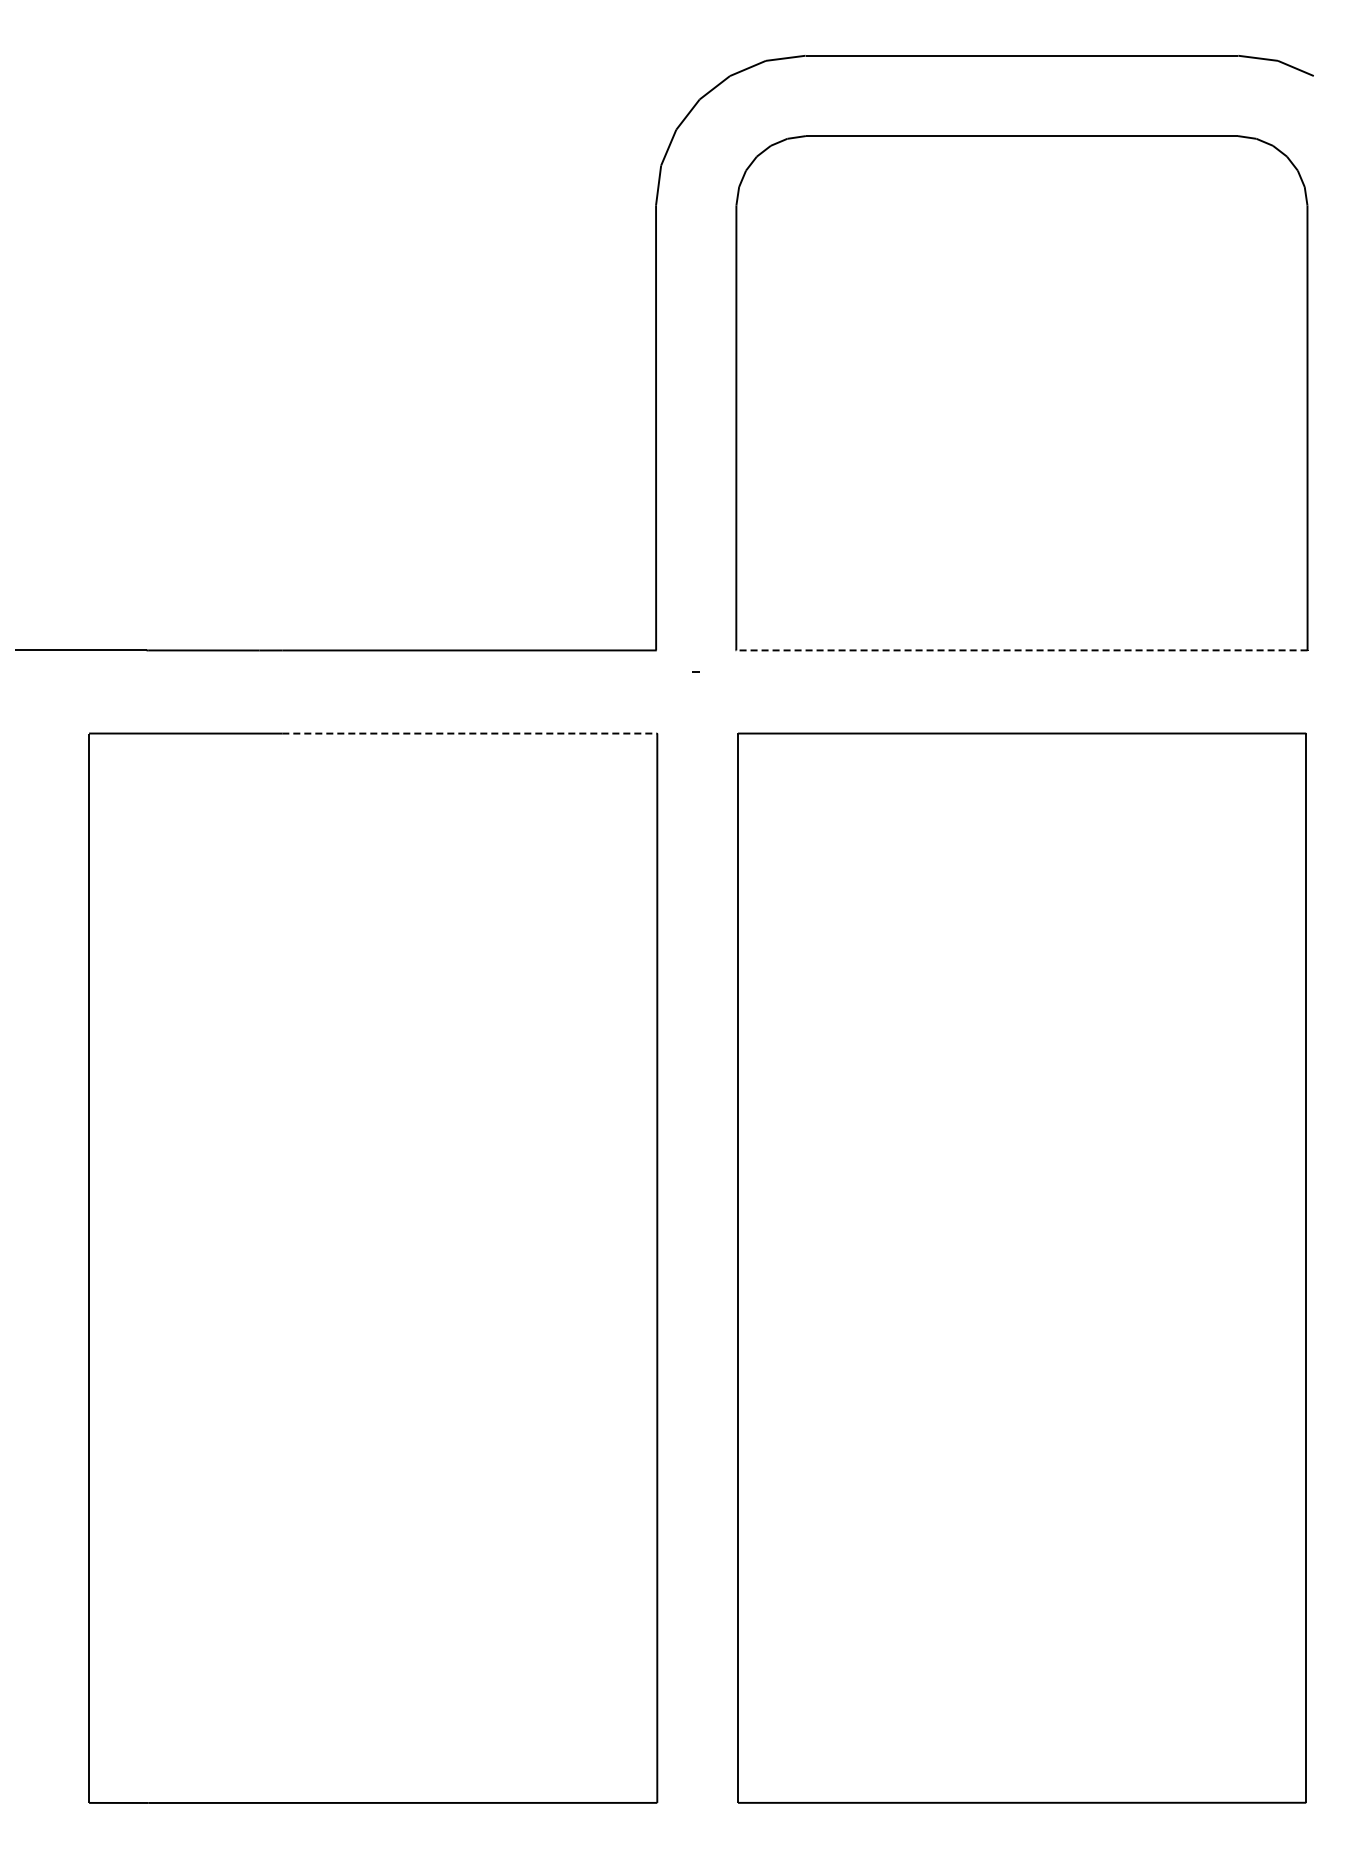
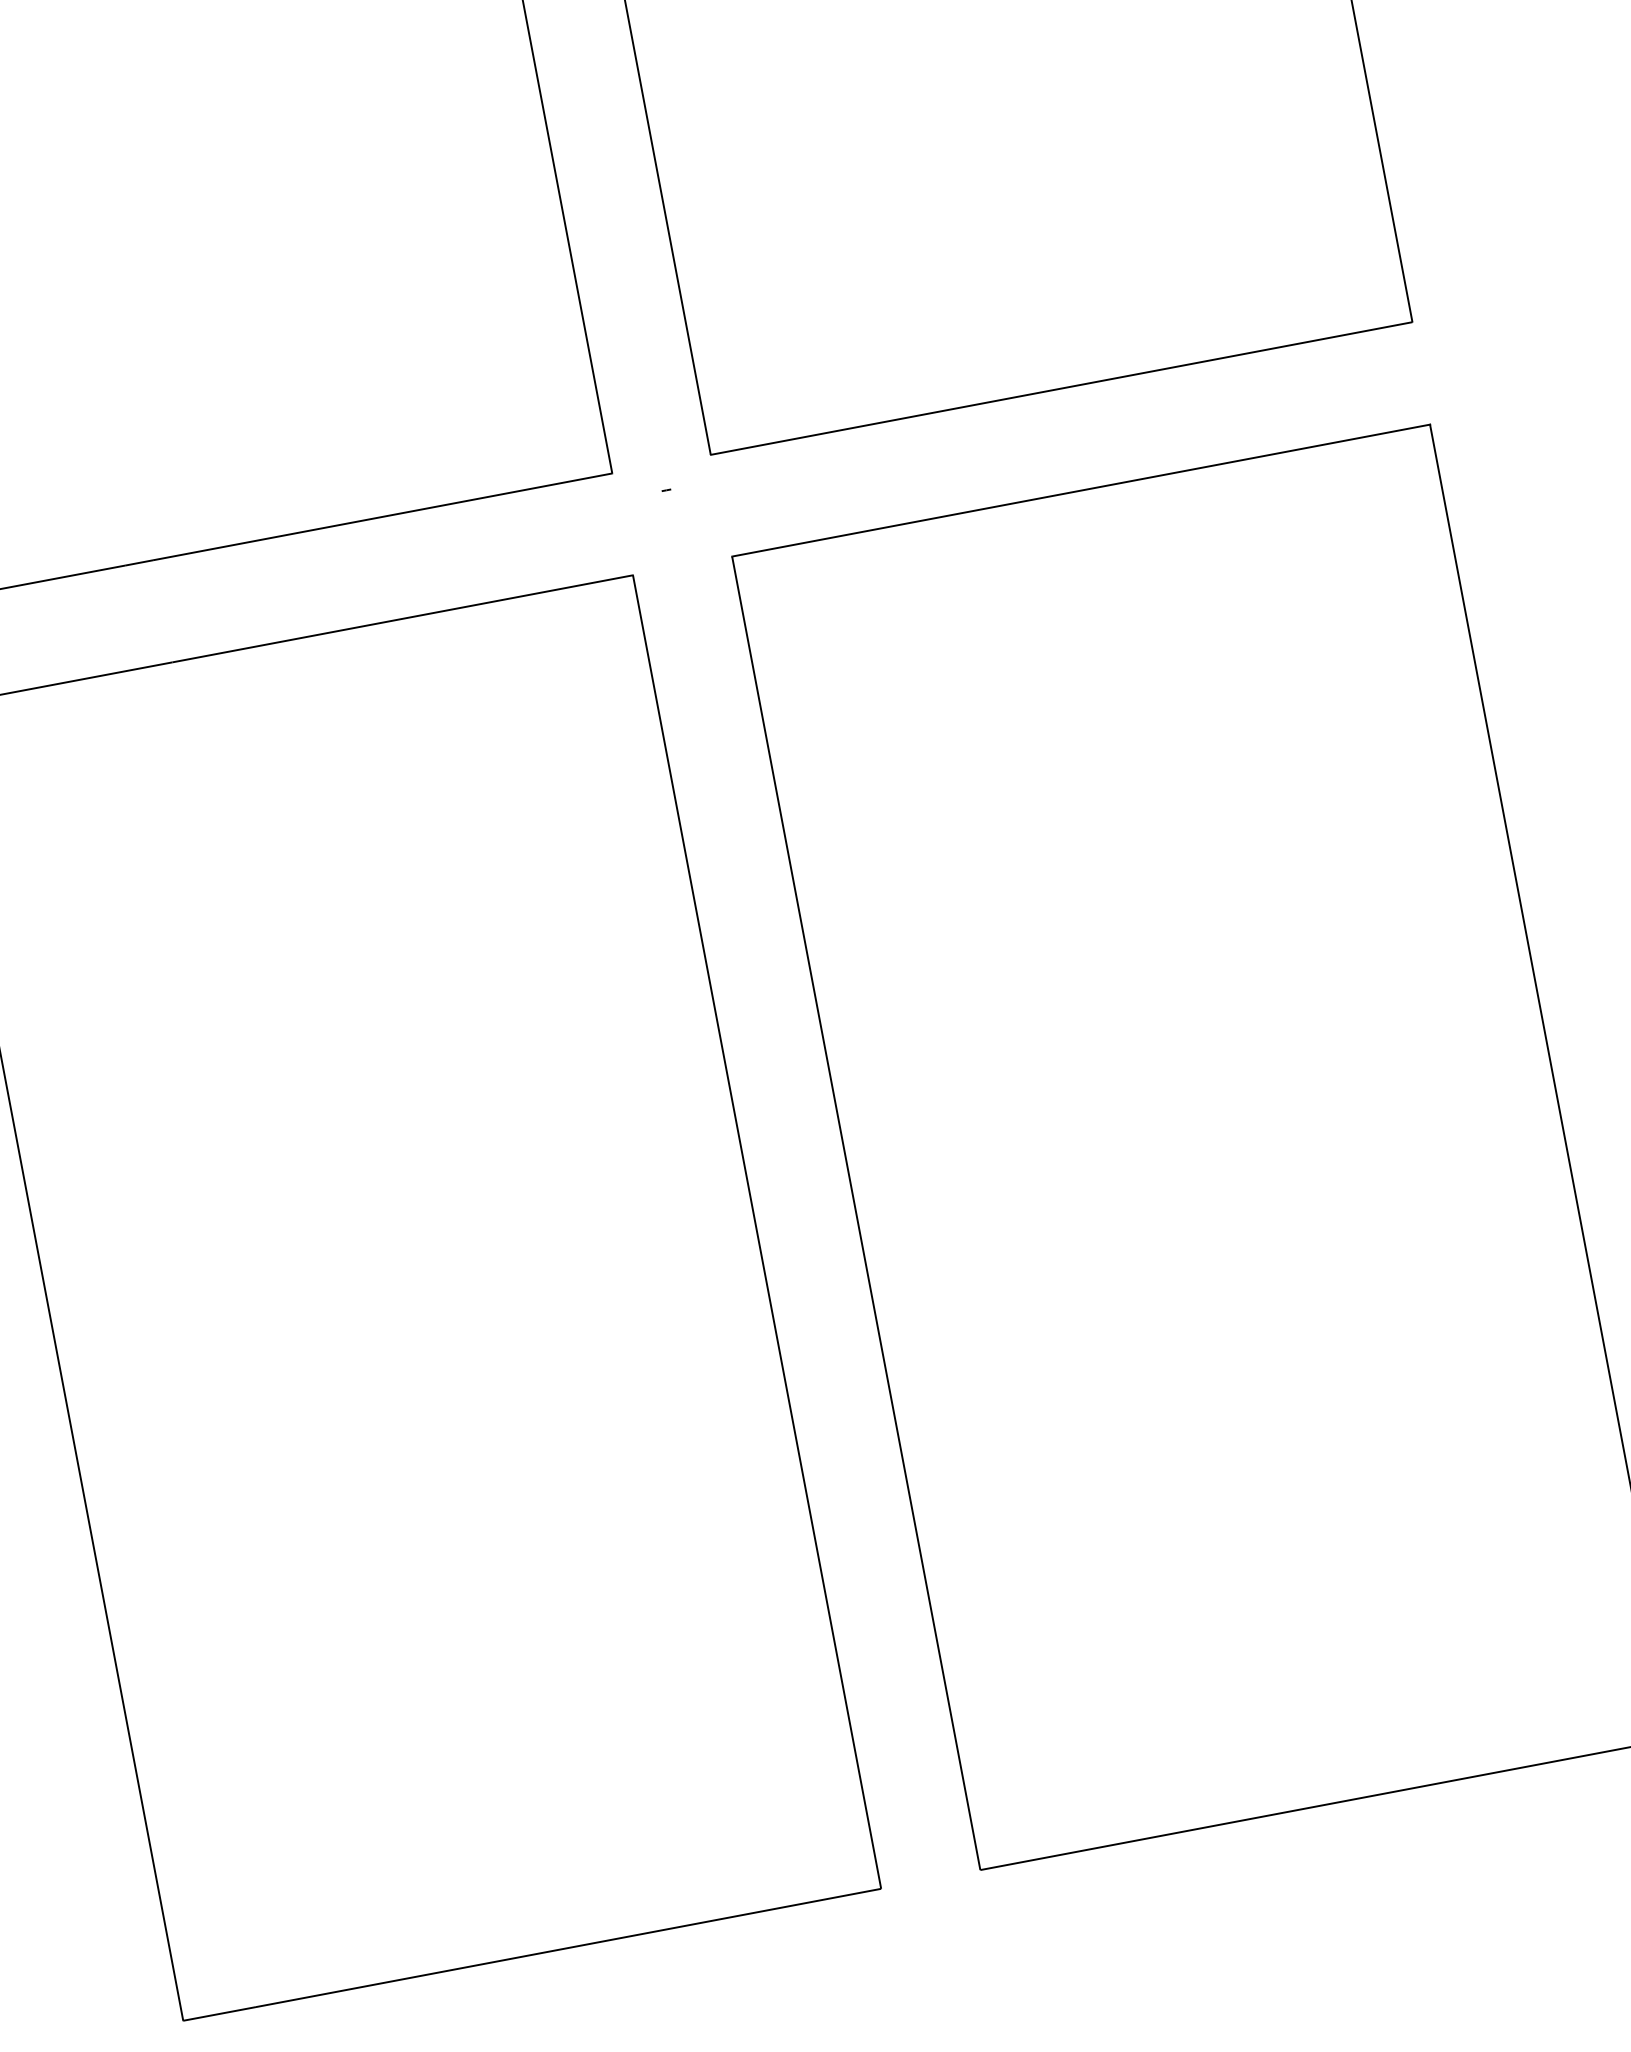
line: (1021, 650) -> (1061, 388), dashed -> solid
line: (470, 733) -> (403, 618), dashed -> solid

